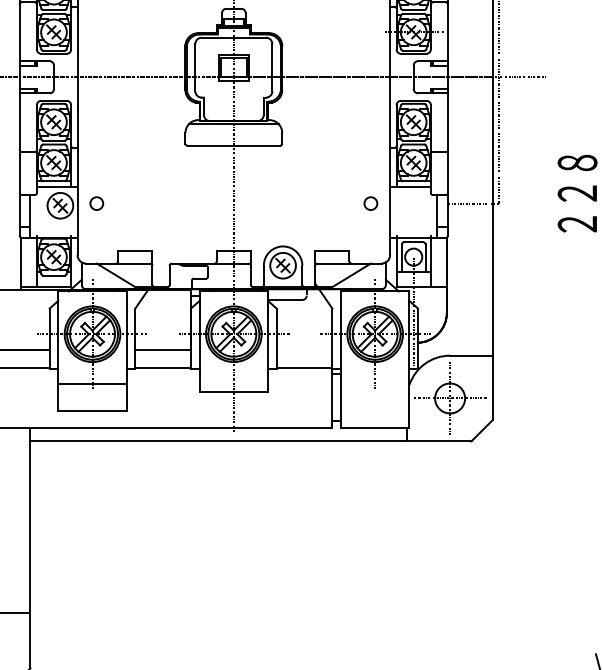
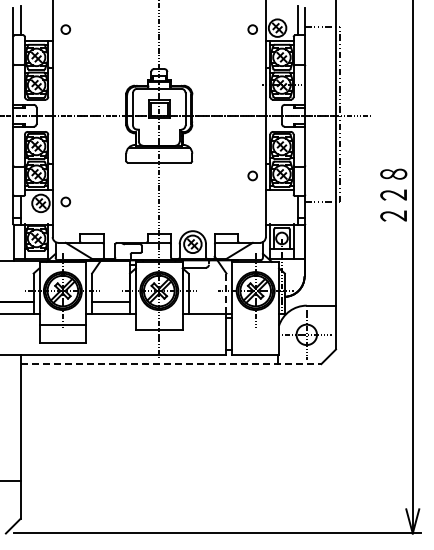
circle: (370, 202) -> (252, 175), moved
line: (332, 337) -> (226, 293), solid -> dashed
line: (251, 441) -> (171, 364), solid -> dashed

